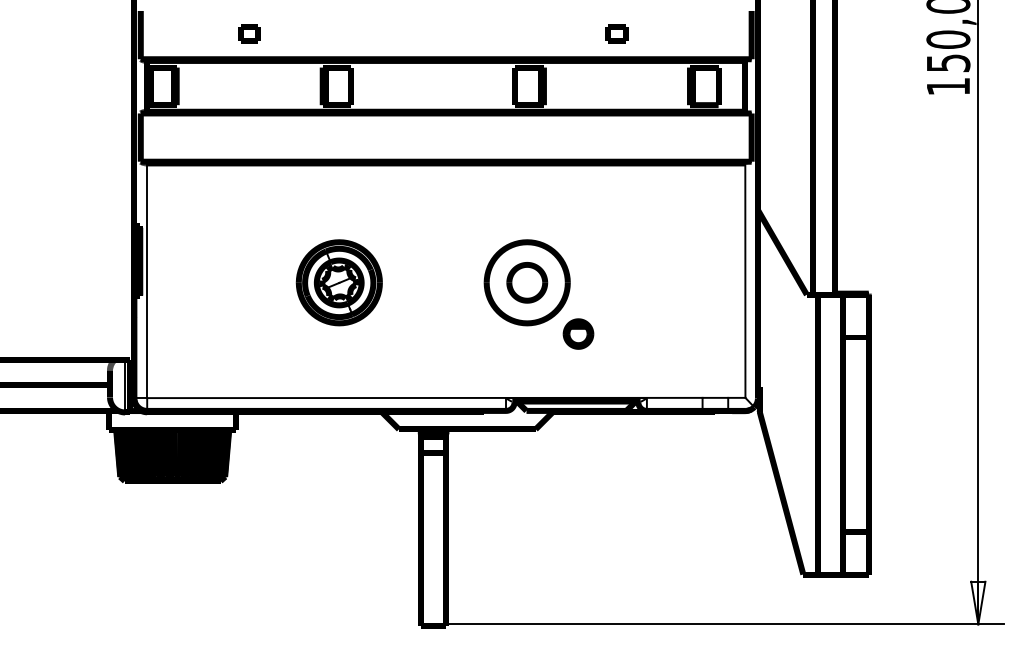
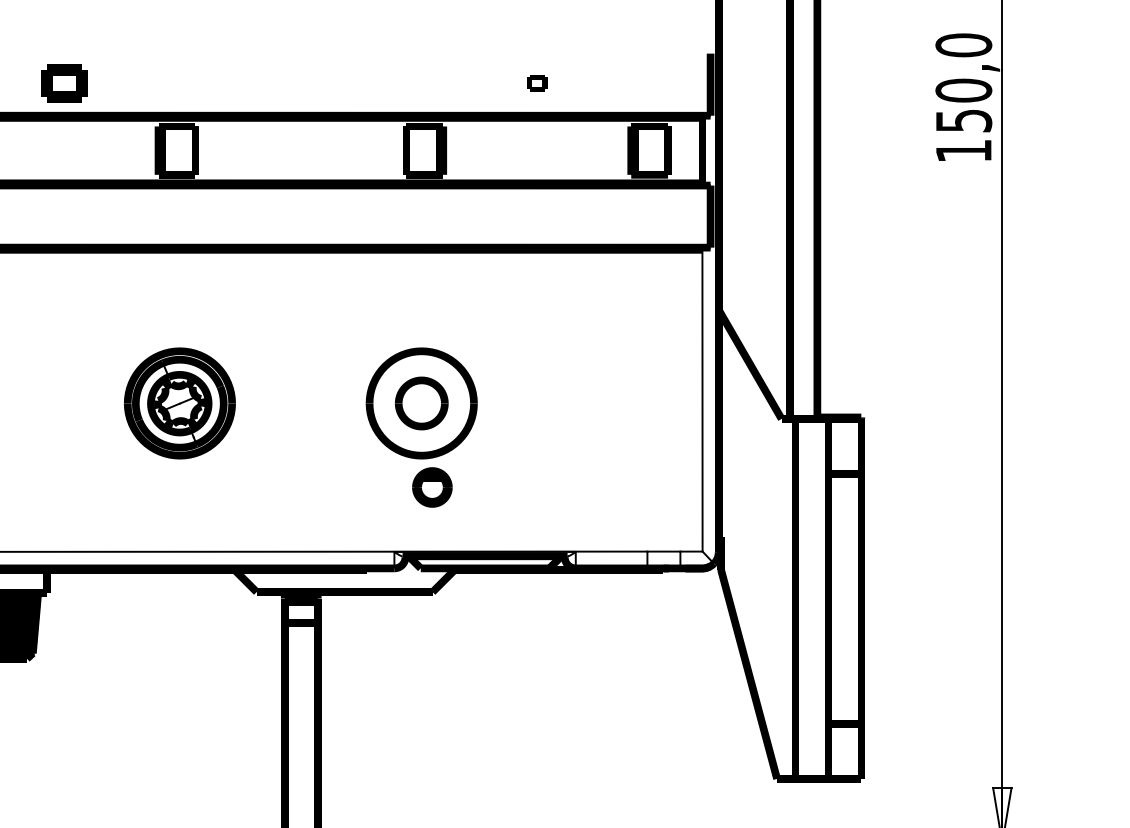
part: (249, 33) -> (64, 82), size x1.6
part: (616, 33) -> (536, 82), size x0.7
part: (578, 333) -> (432, 486), moved

